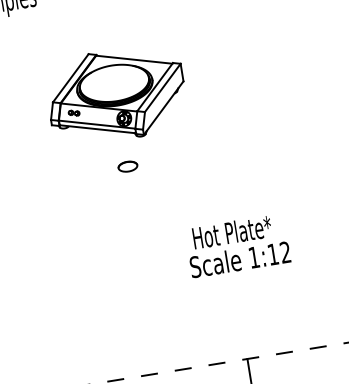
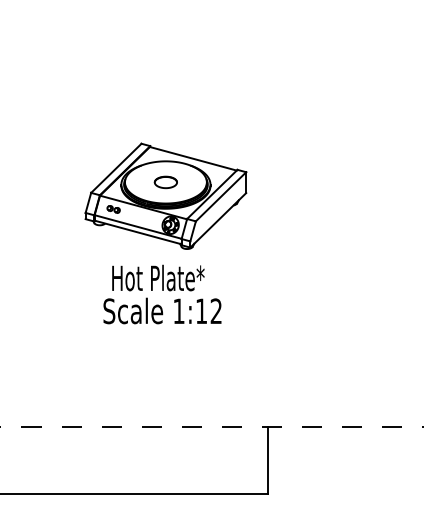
part: (115, 94) -> (165, 195), moved
text: (237, 245) -> (162, 294), moved

